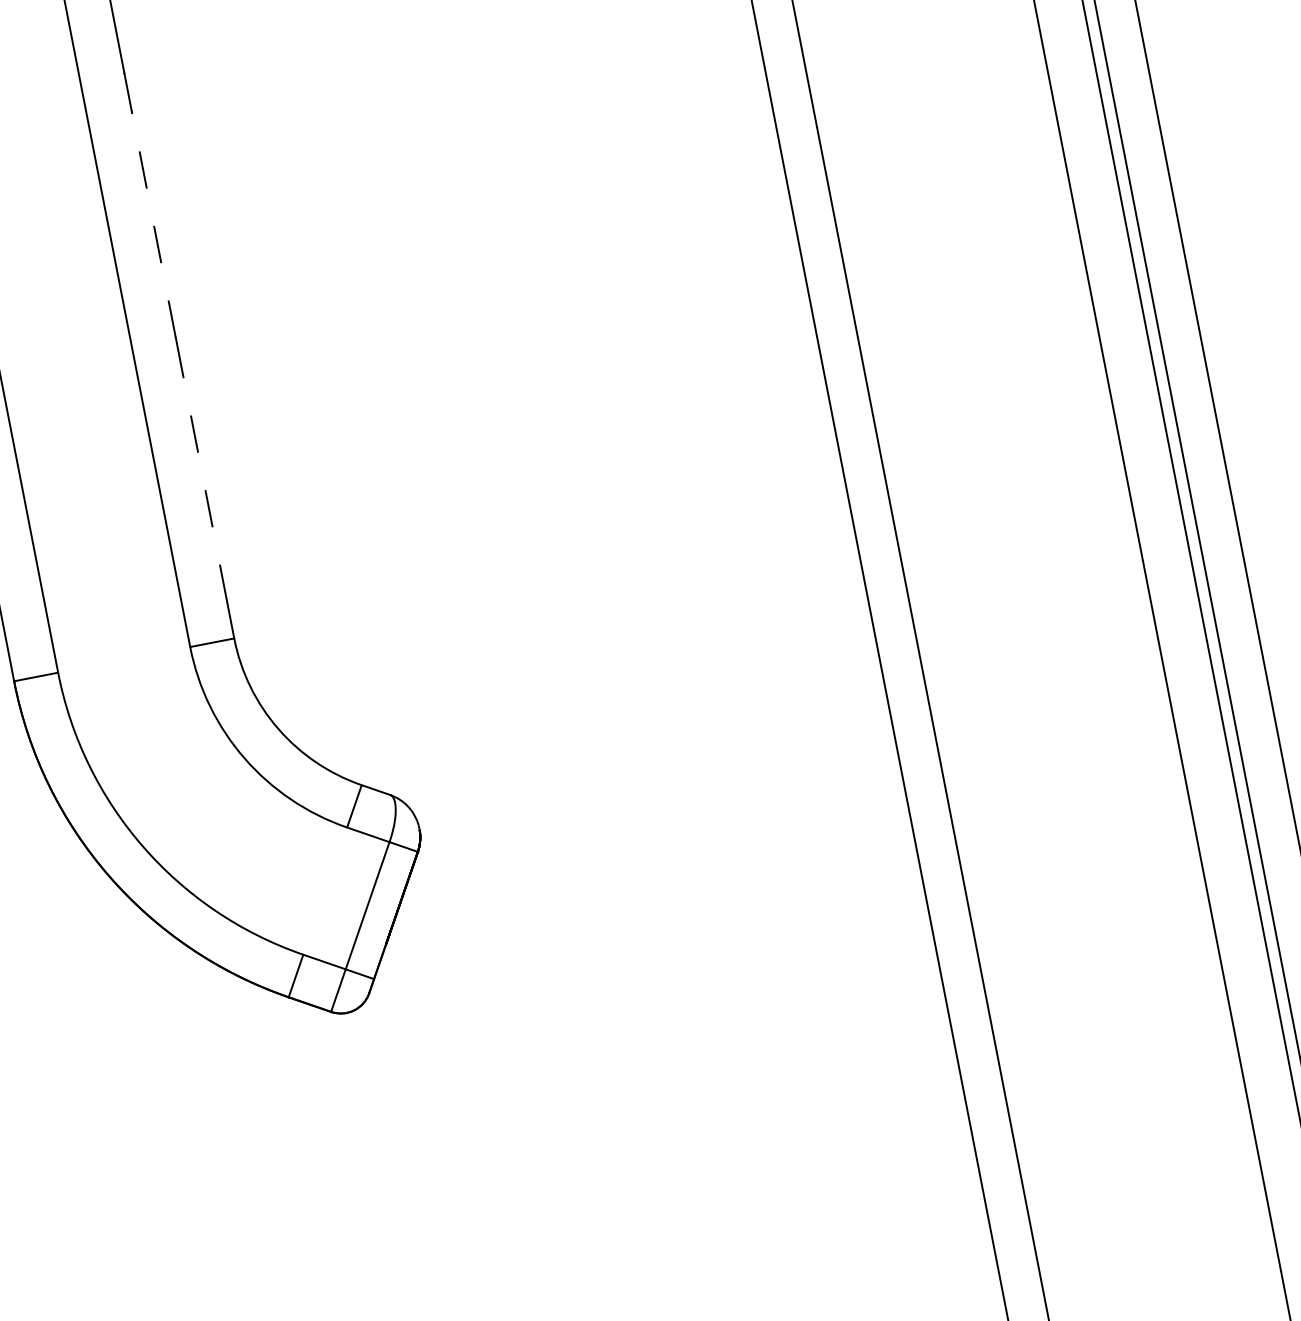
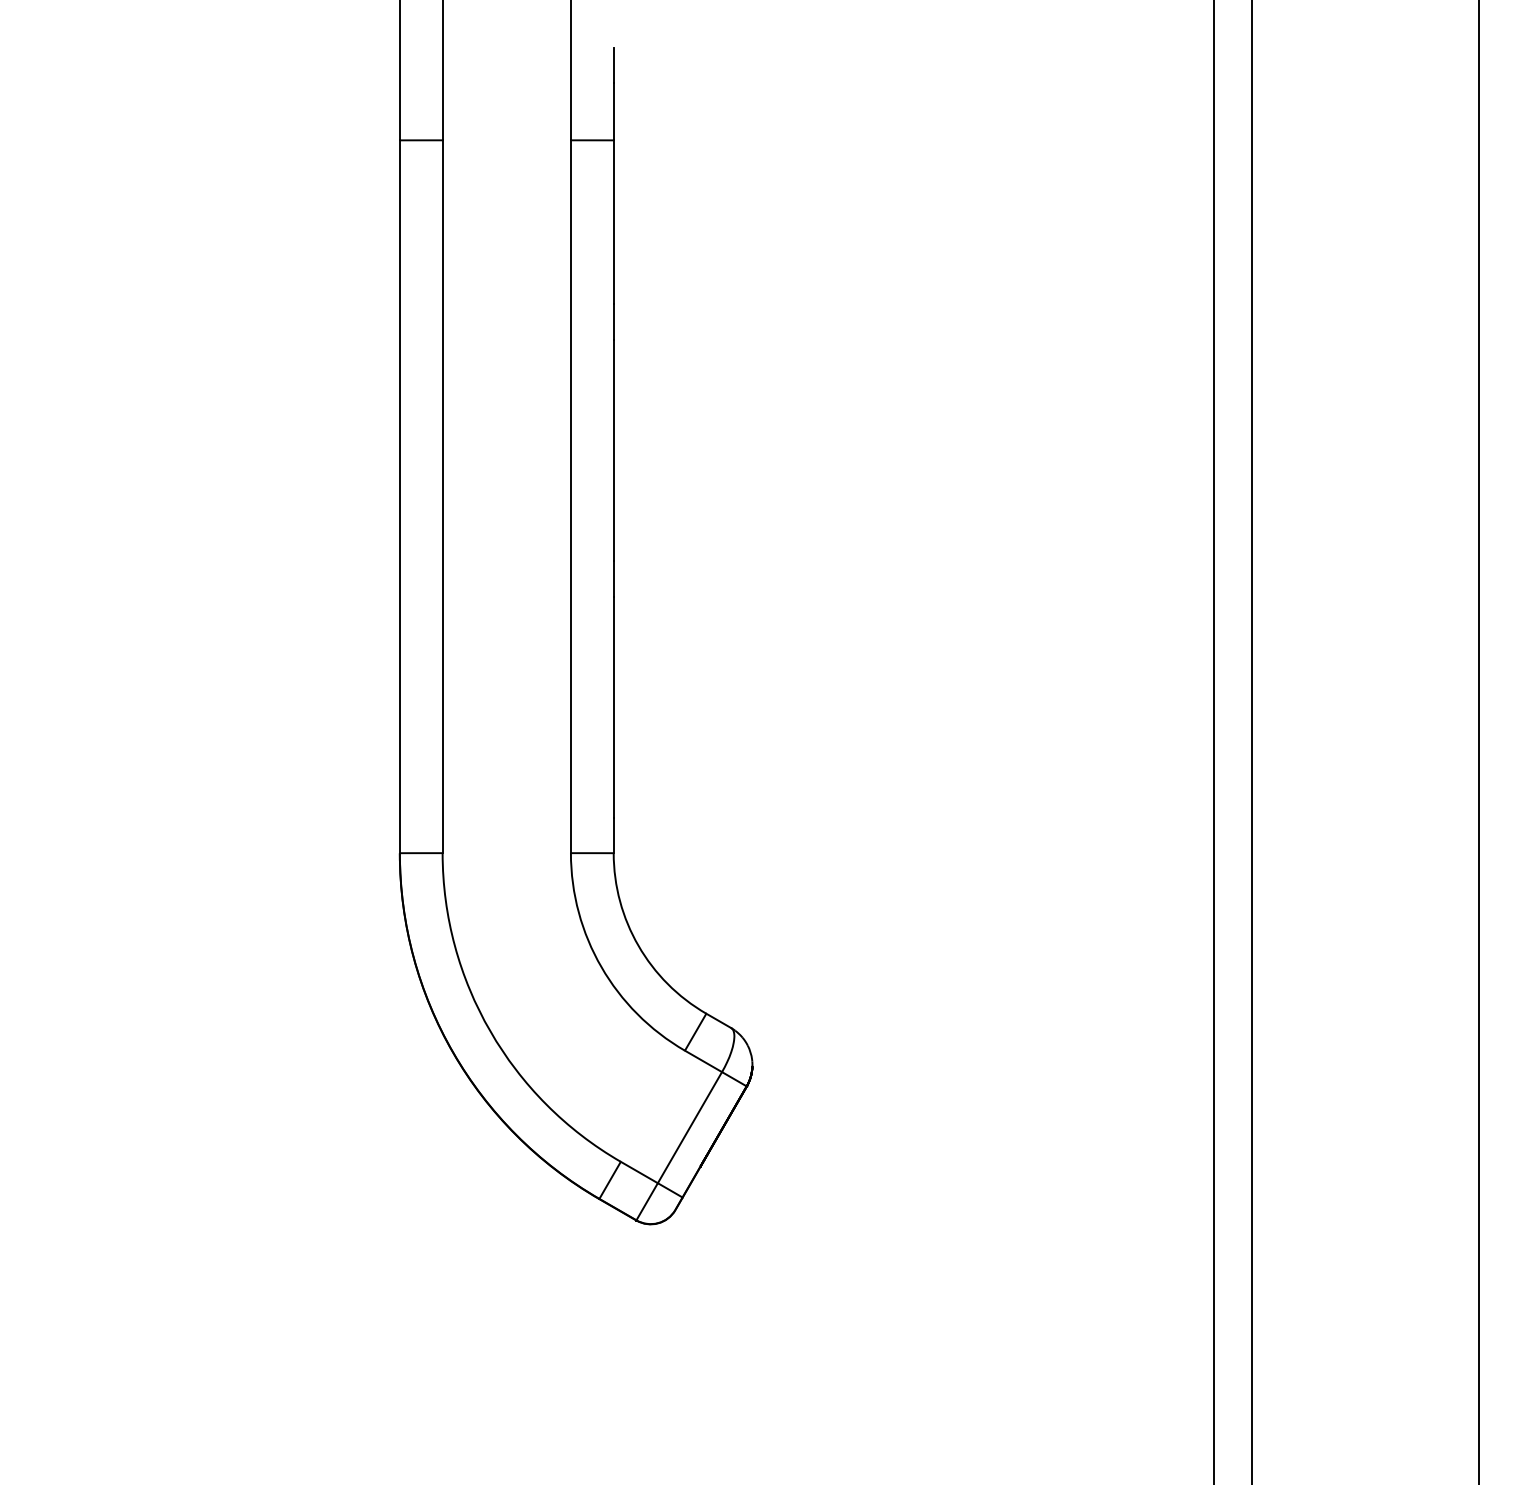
line: (153, 223) -> (613, 449), dashed -> solid
line: (204, 487) -> (613, 706), dashed -> solid

